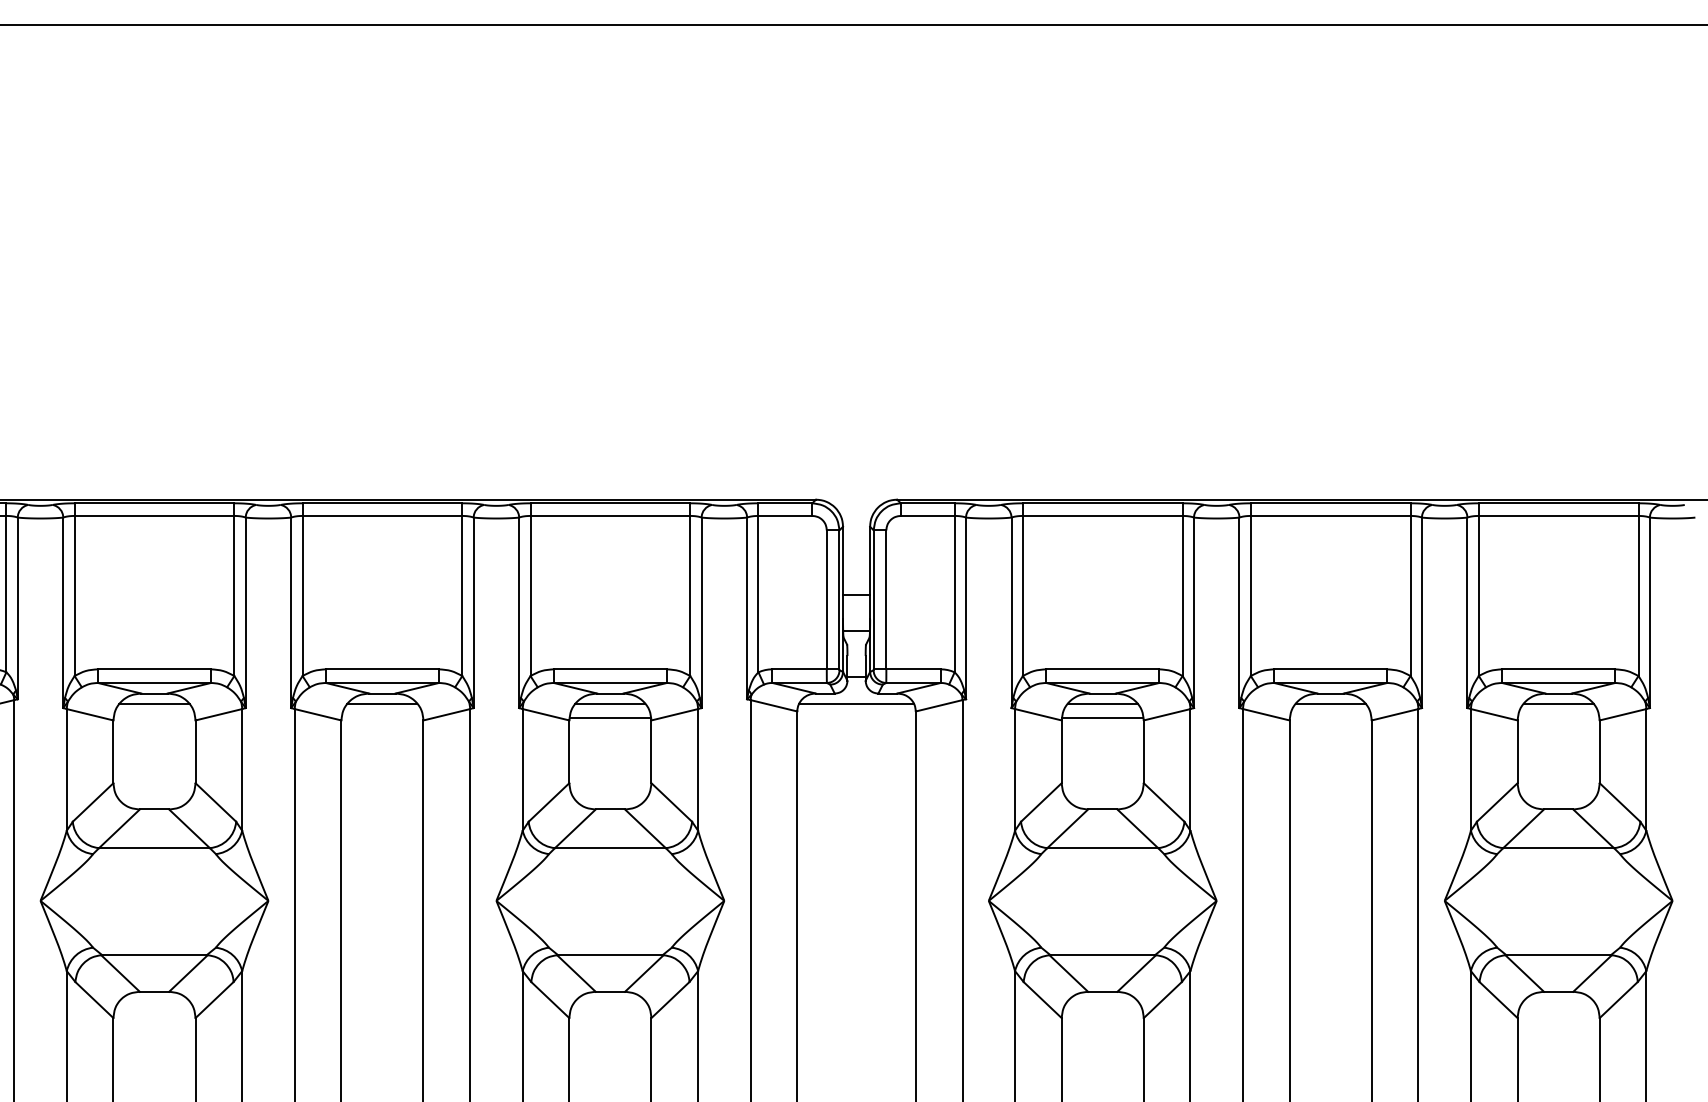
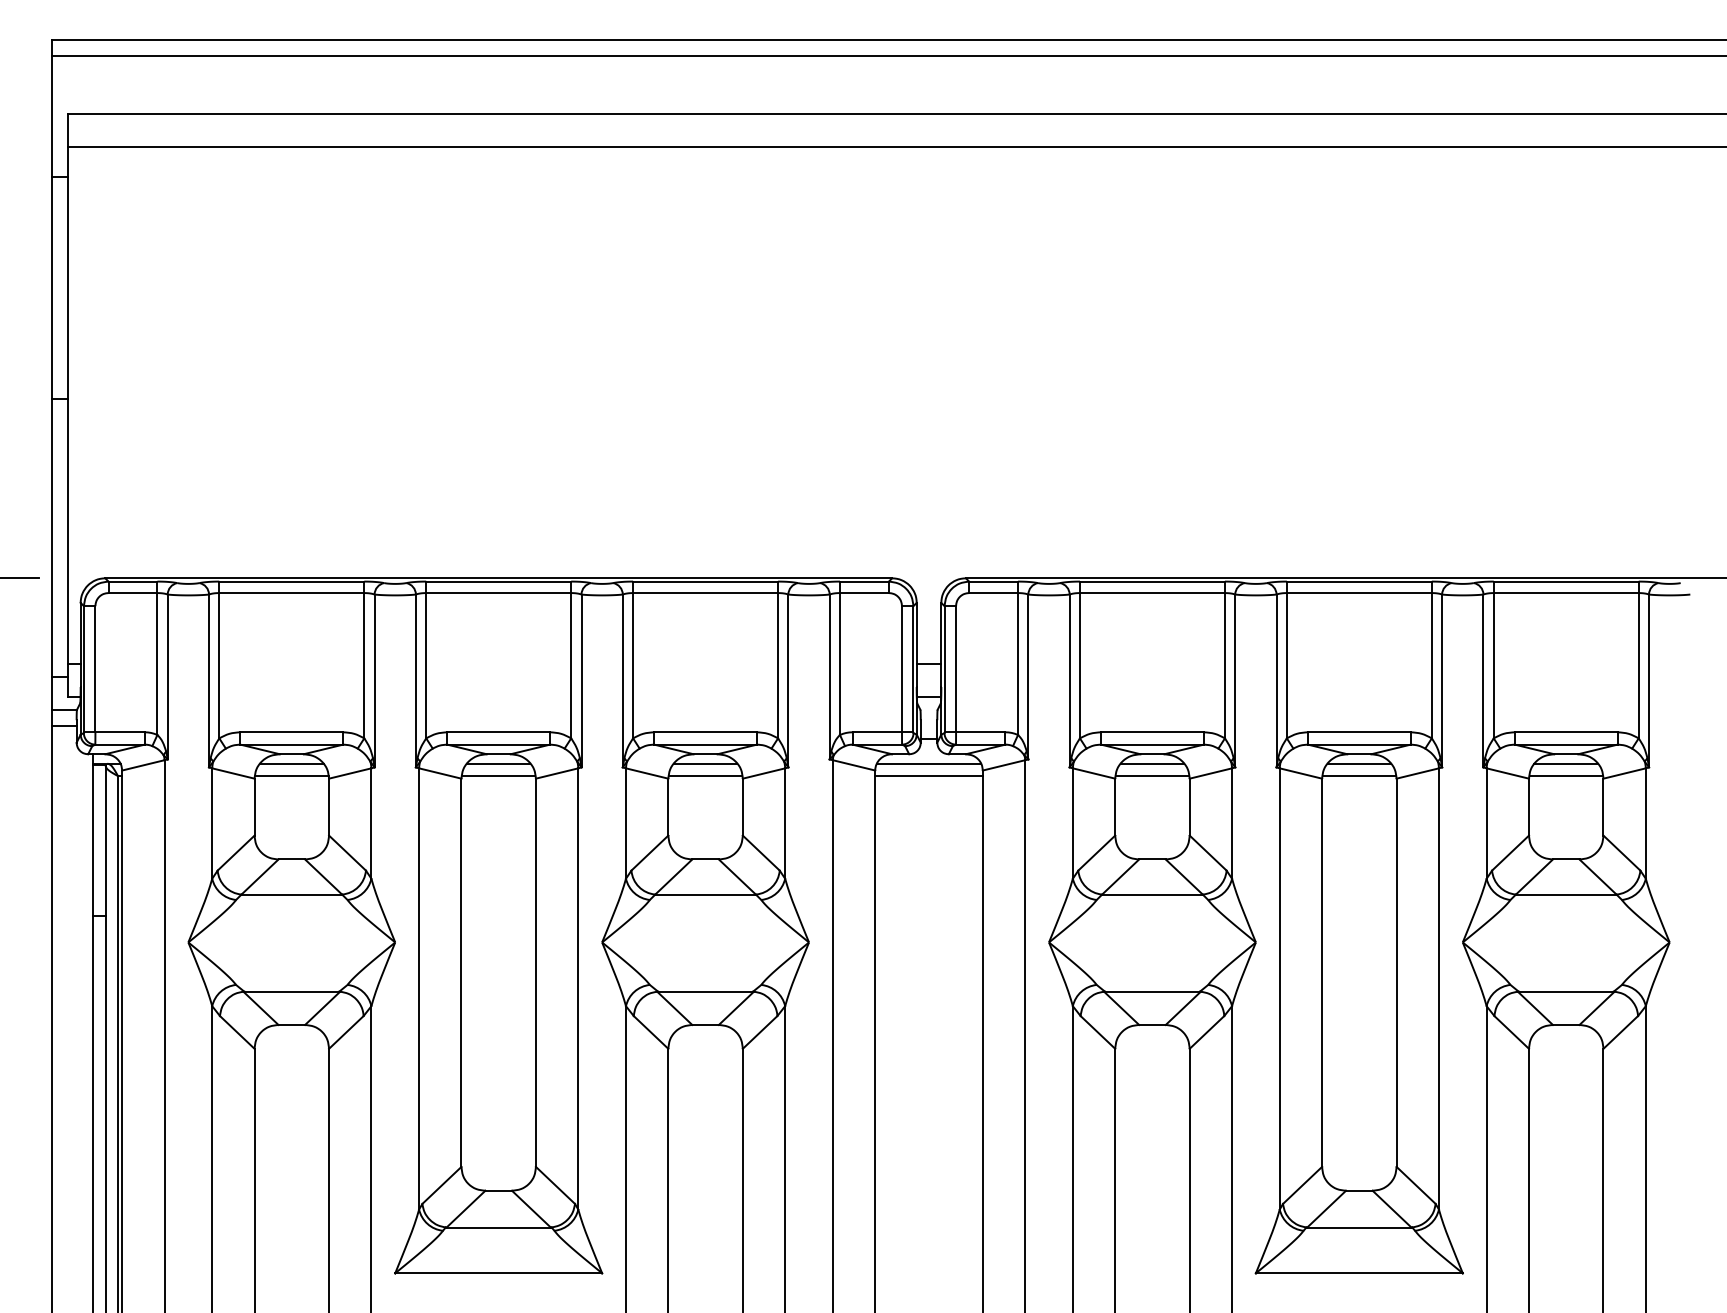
line: (154, 718) -> (291, 776), added
line: (382, 718) -> (498, 776), added
line: (855, 718) -> (928, 776), added
line: (1330, 718) -> (1359, 776), added
line: (1557, 718) -> (1565, 776), added

